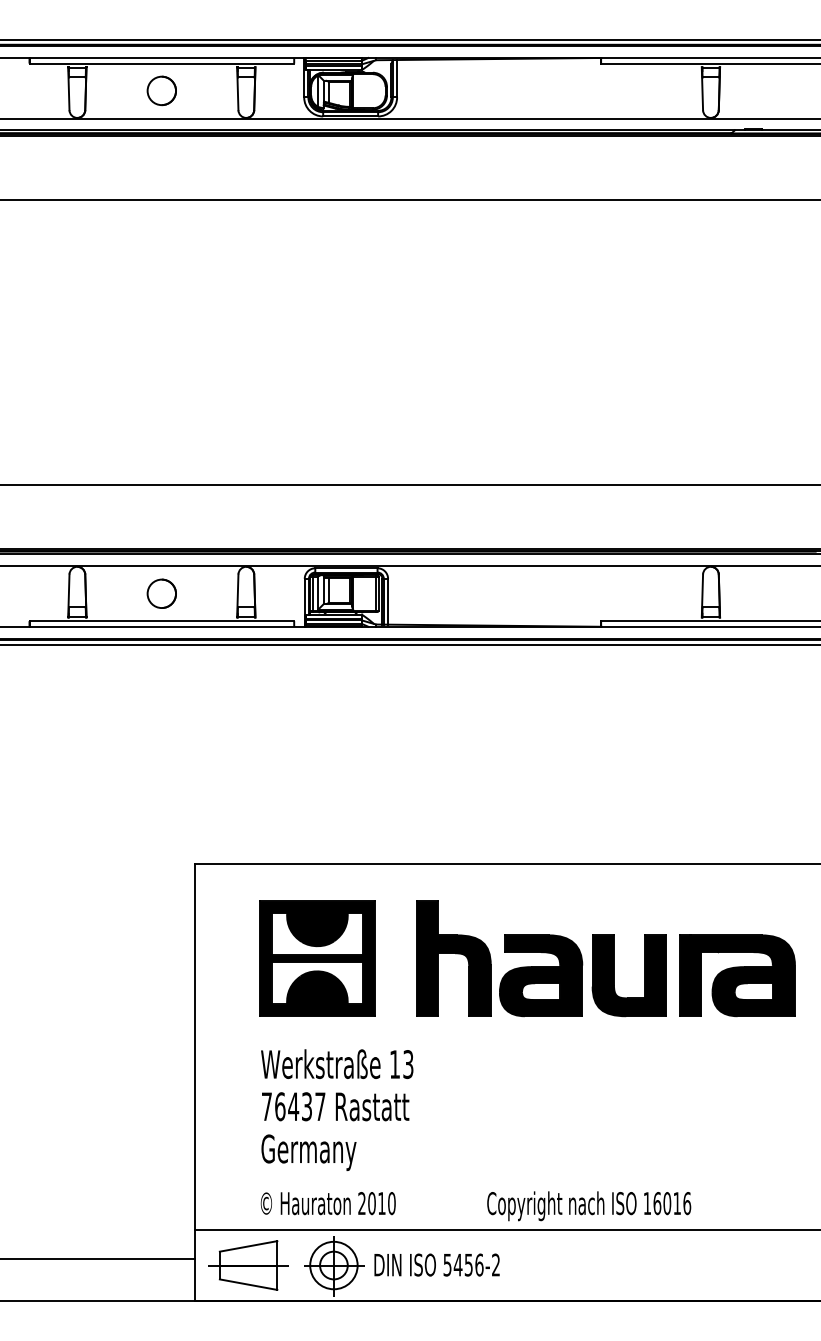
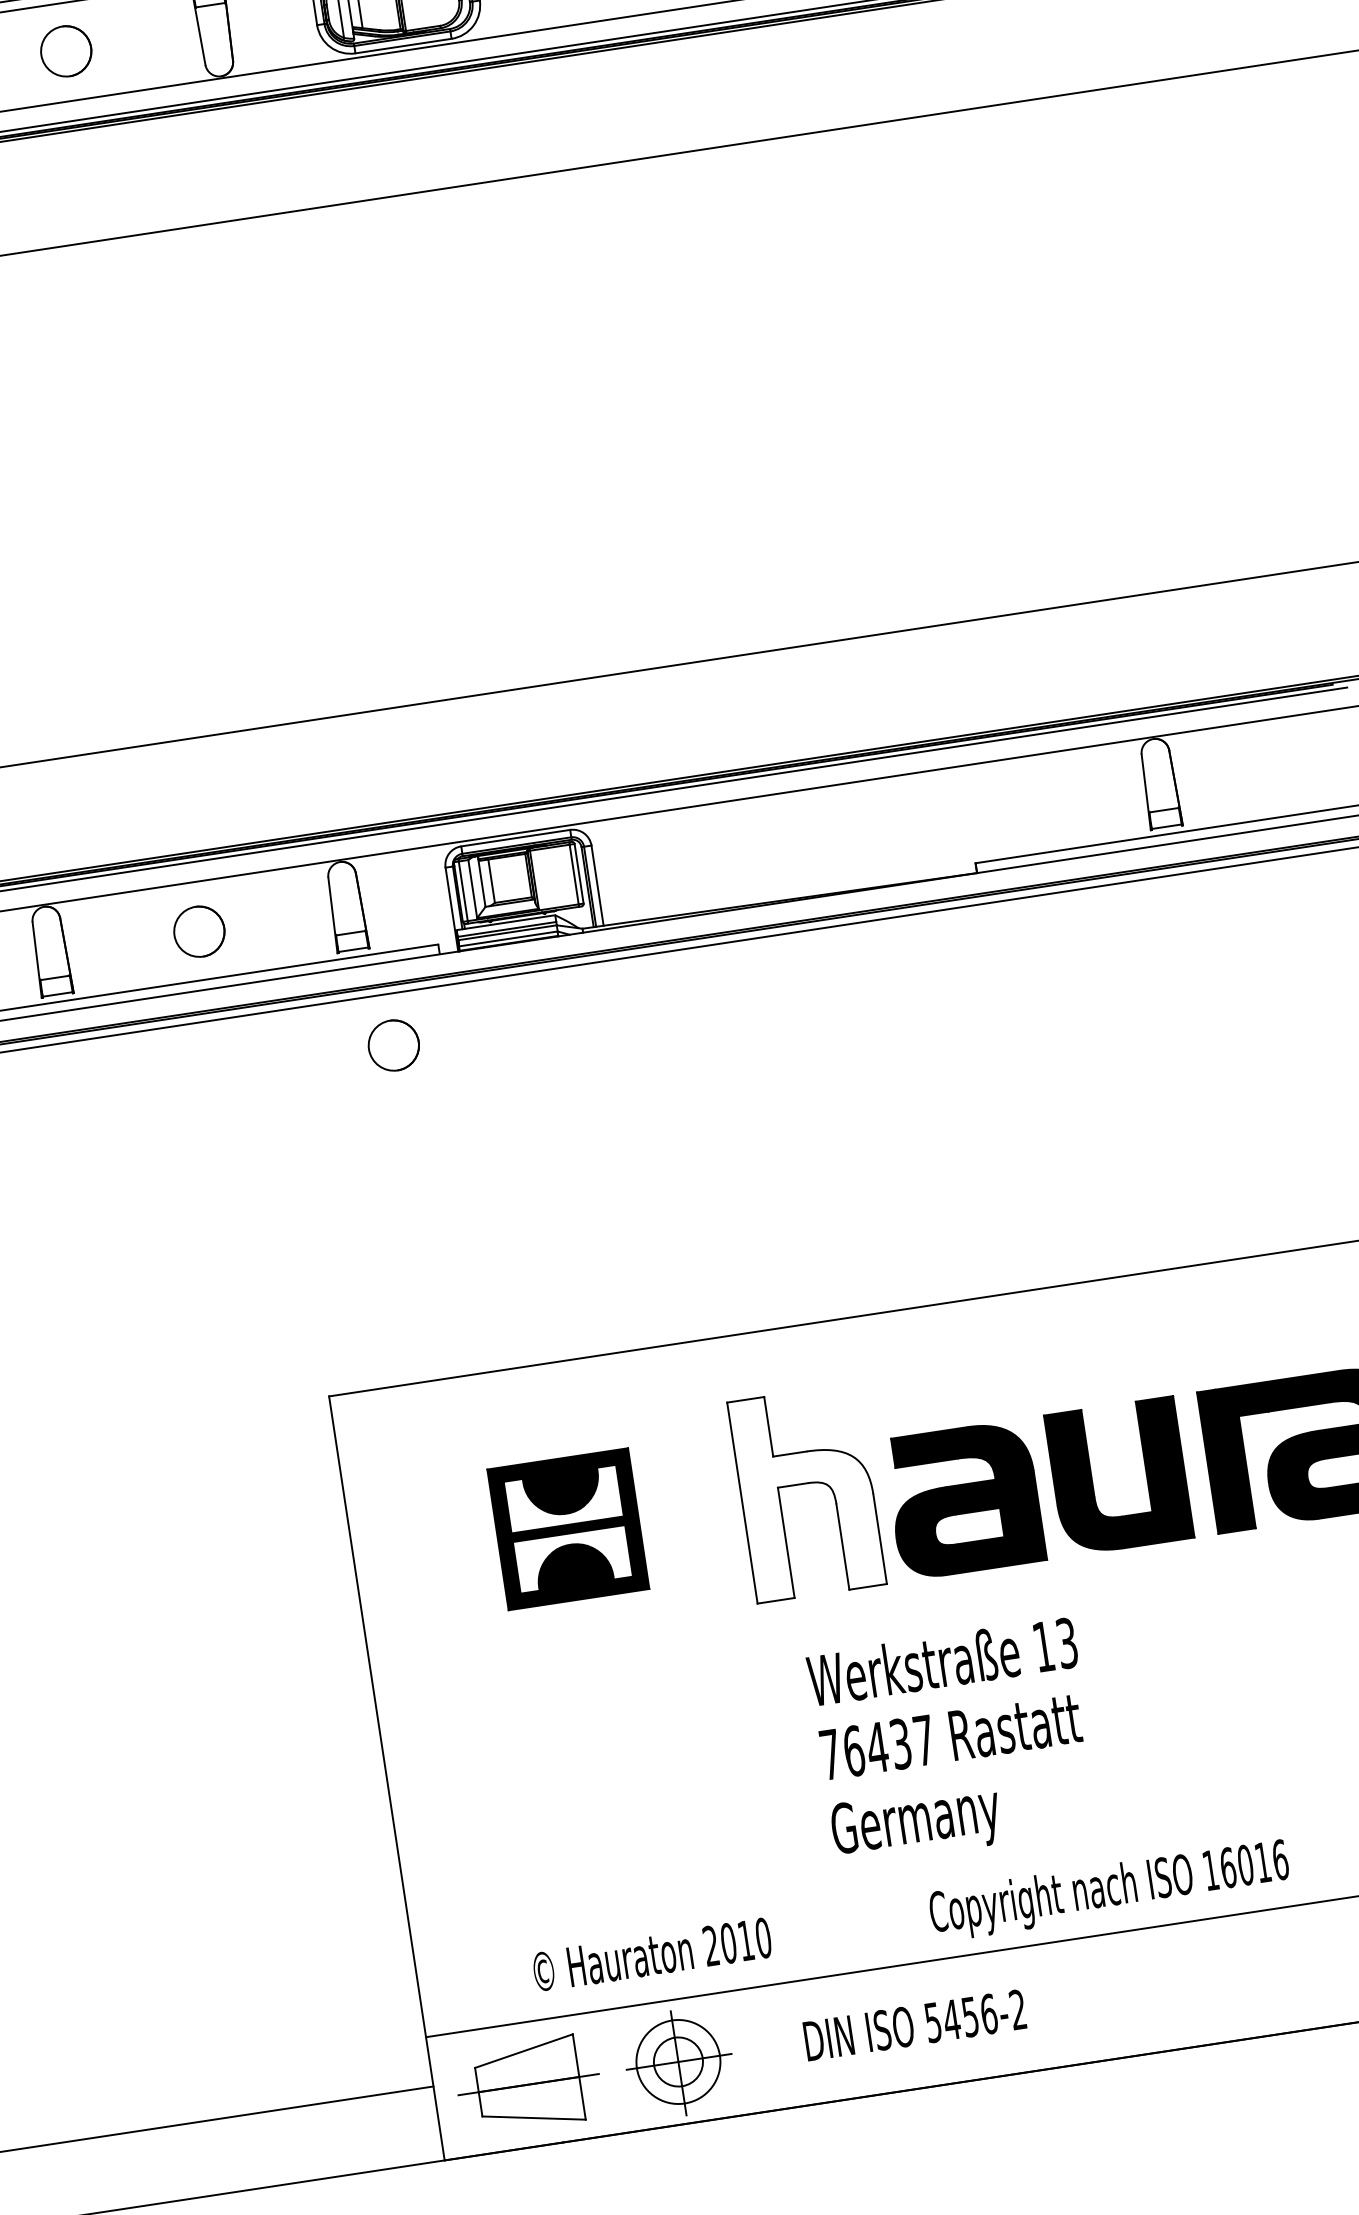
circle: (260, 673) -> (393, 1045), added
part: (317, 958) -> (568, 1528), size x0.7
fill: (453, 958) -> (806, 1492), removed
text: (337, 1109) -> (954, 1740), moved
text: (436, 1264) -> (913, 2024), moved

